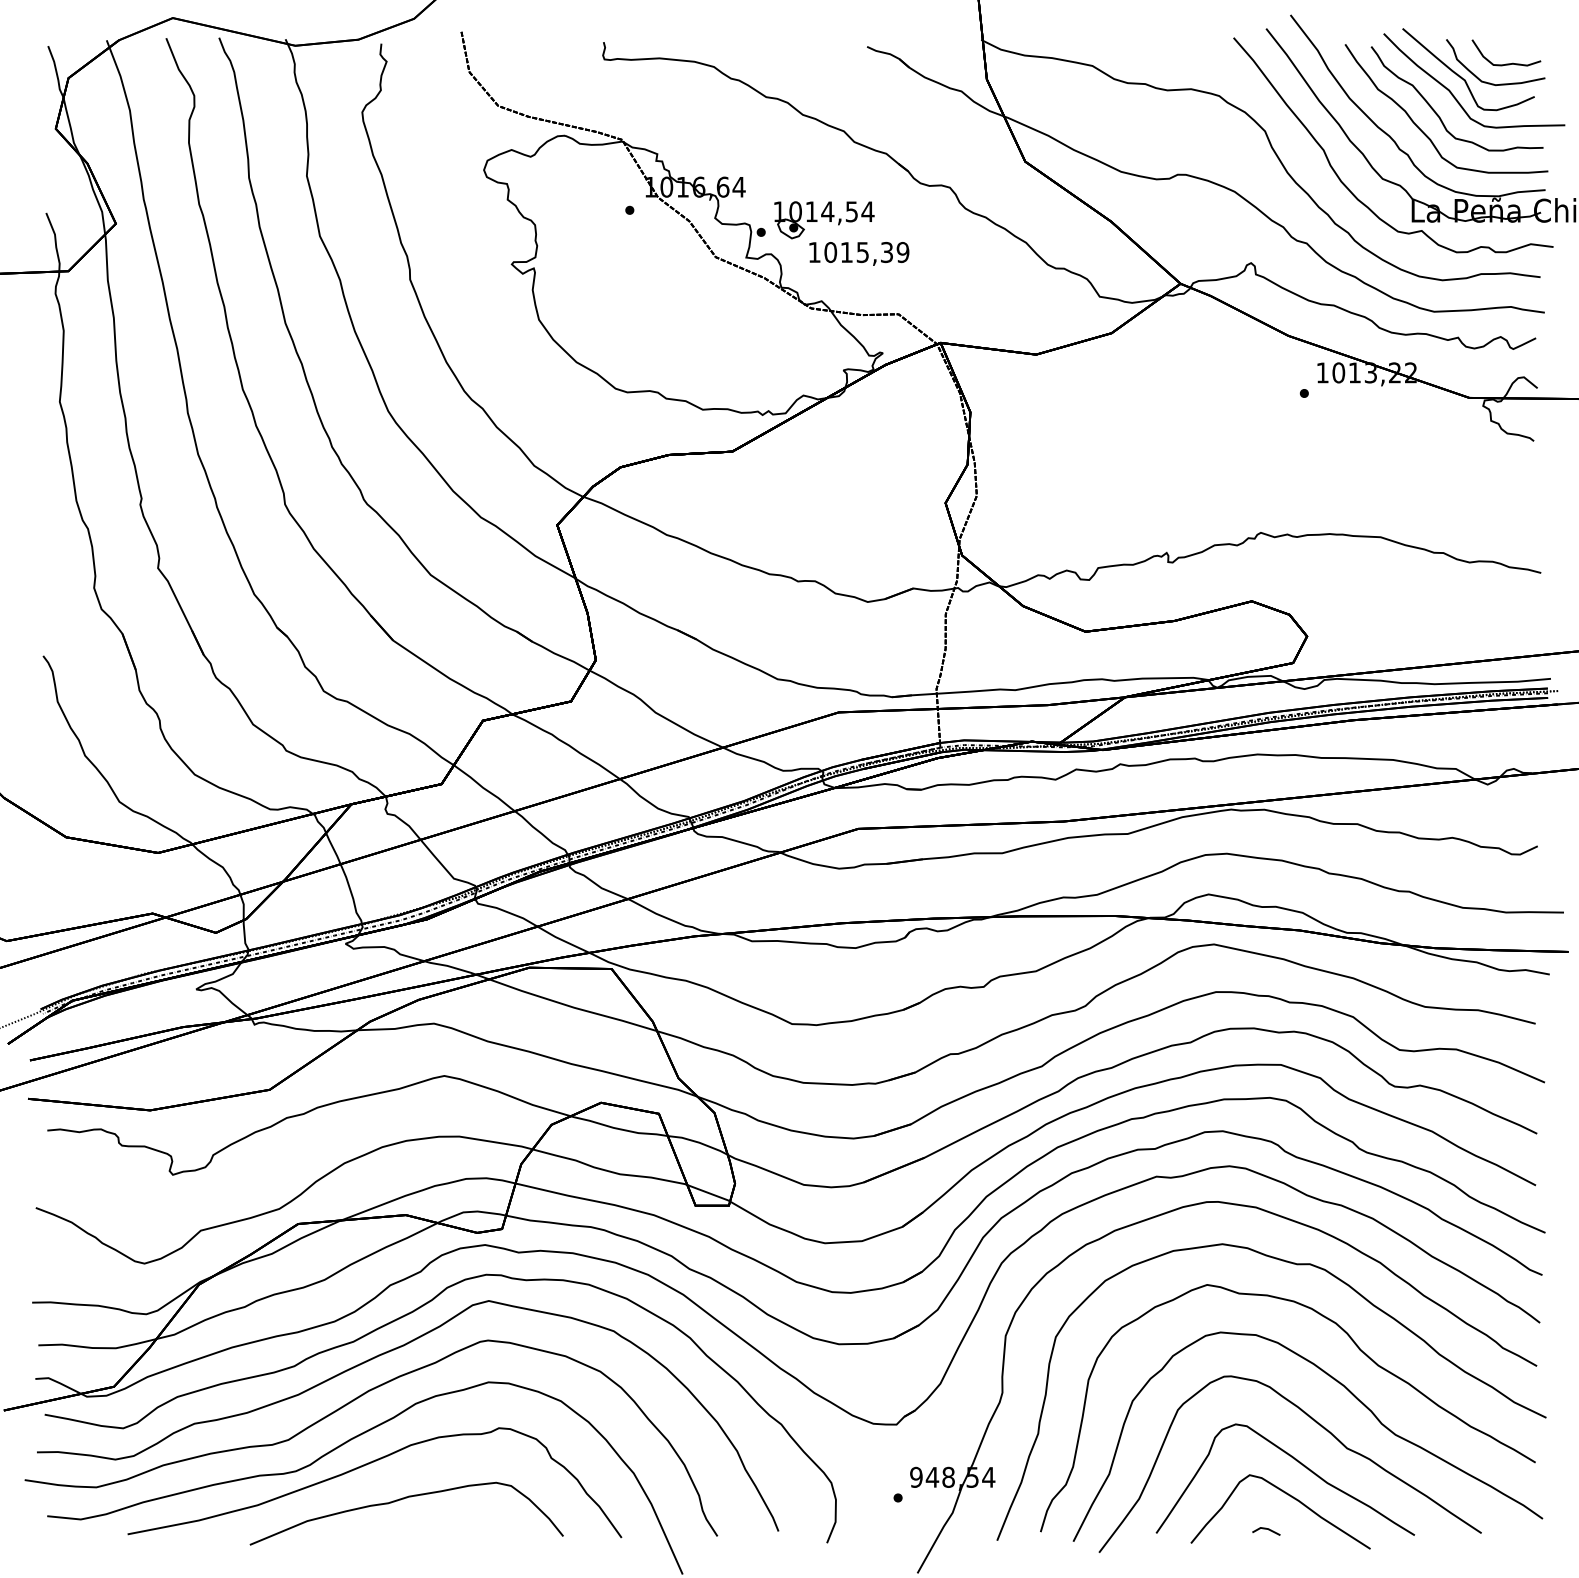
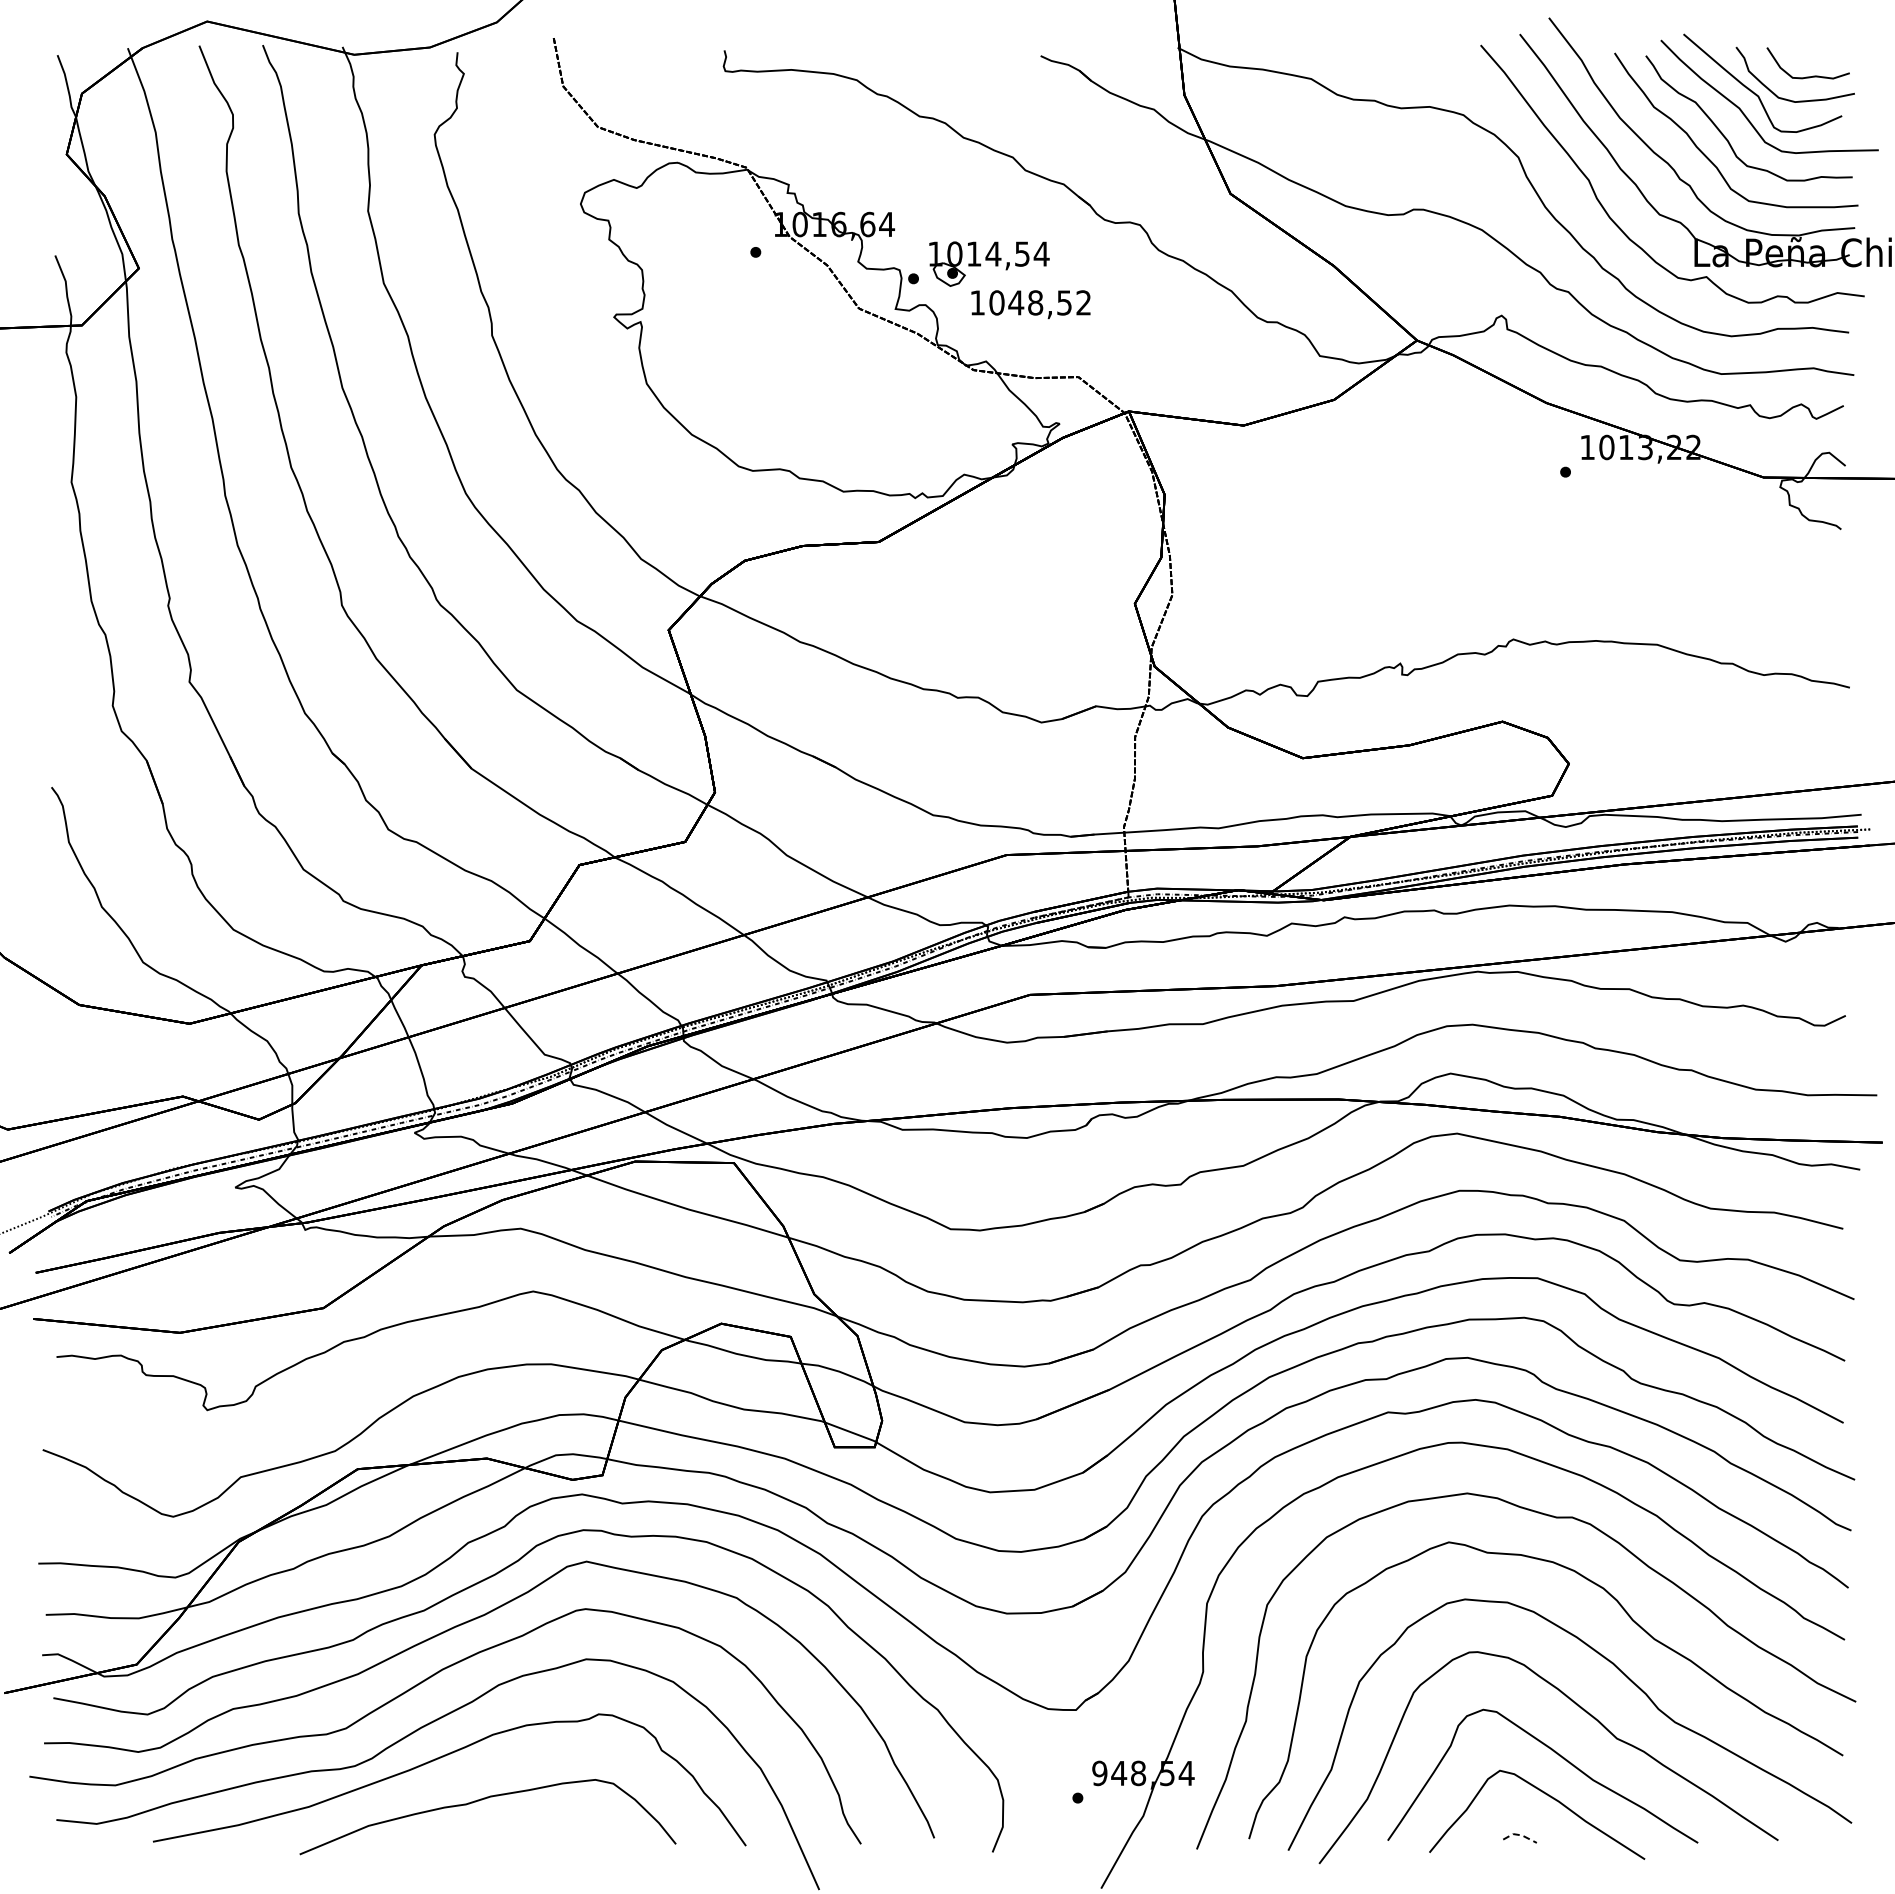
text: (874, 252) -> (1049, 302), 1015,39 -> 1048,52
line: (1266, 1529) -> (1520, 1835), solid -> dashed

